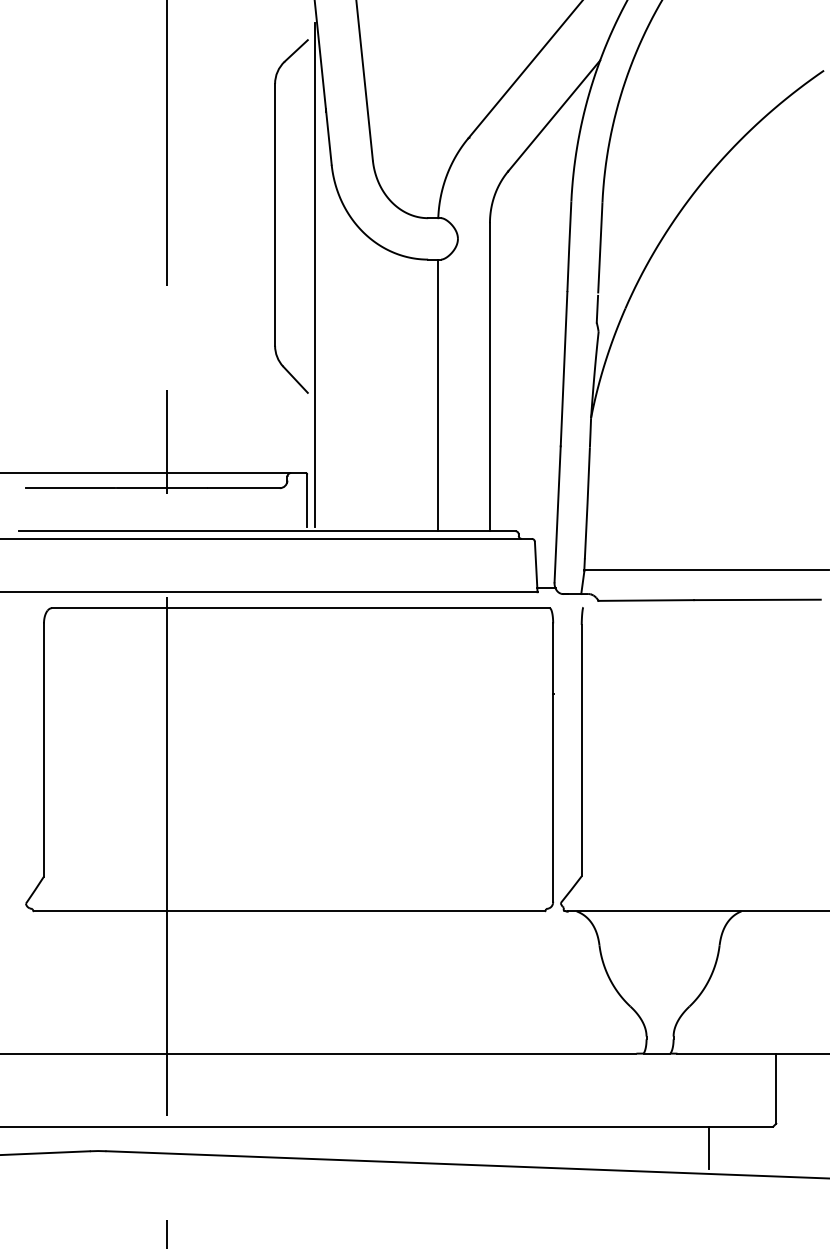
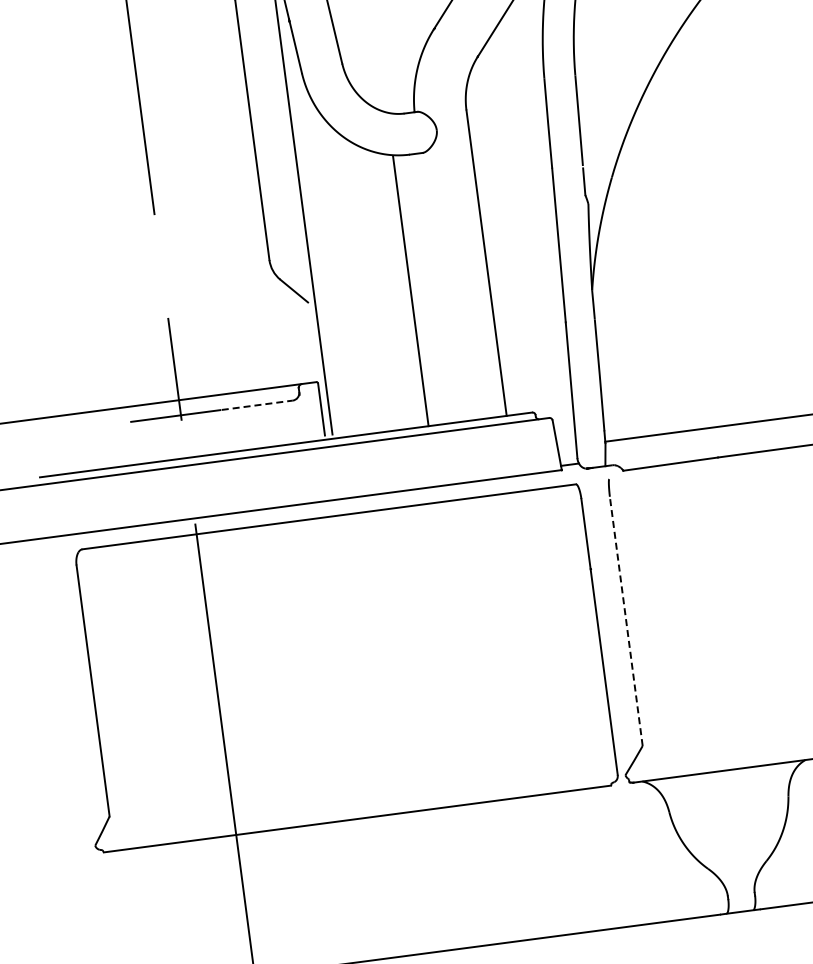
line: (438, 395) -> (411, 291), moved
line: (70, 488) -> (85, 428), removed
line: (244, 488) -> (257, 405), solid -> dashed
line: (581, 750) -> (626, 621), solid -> dashed

